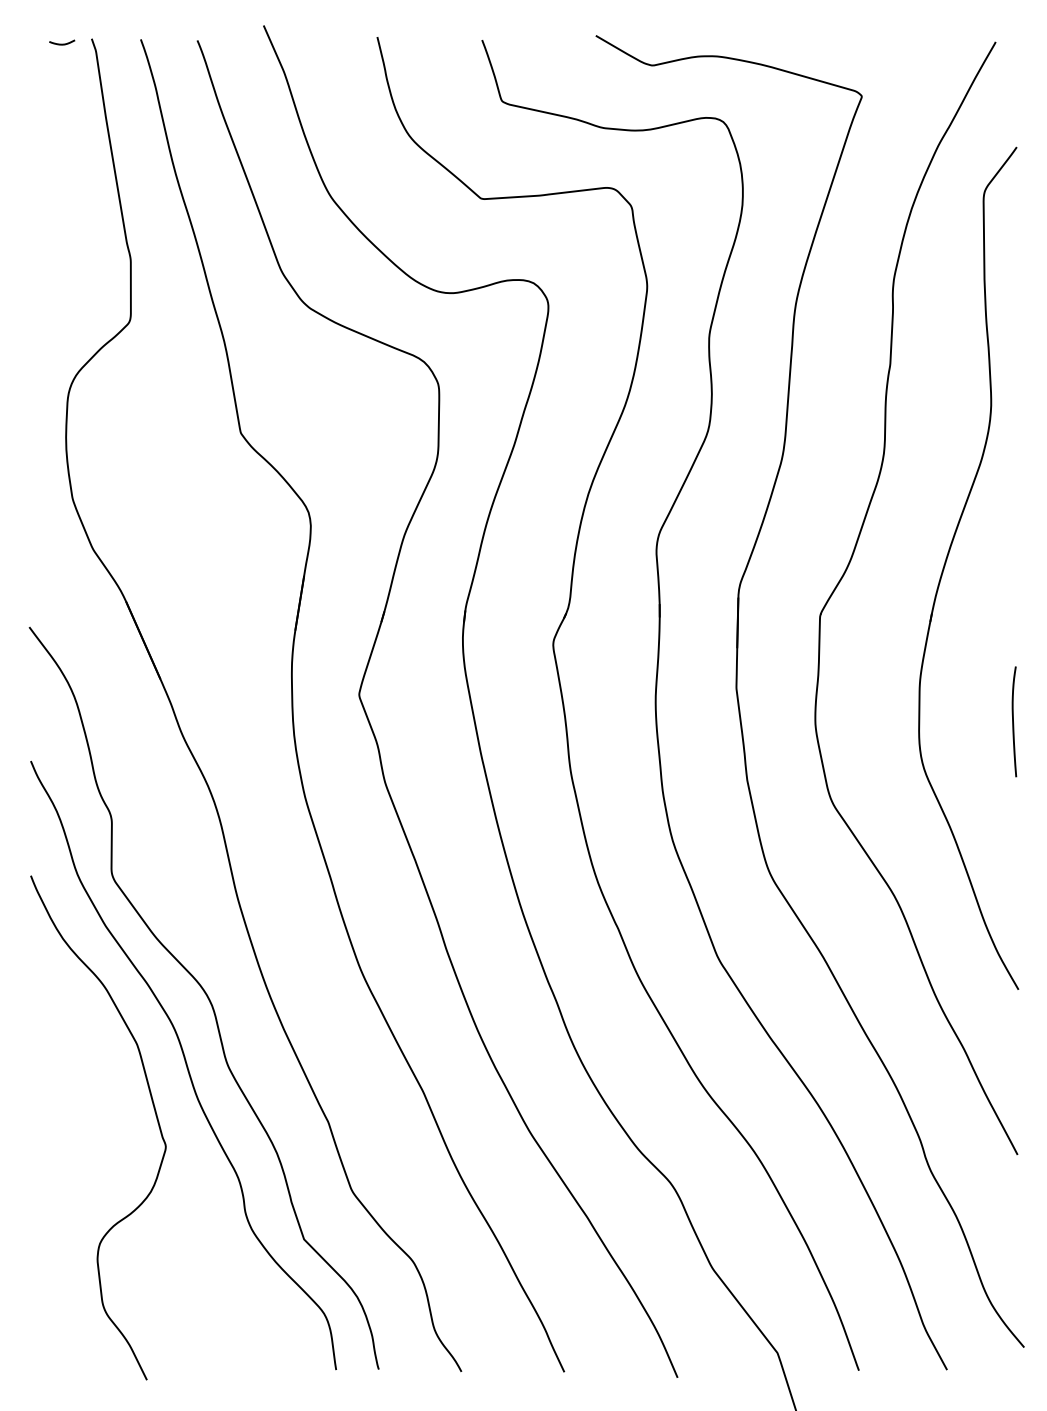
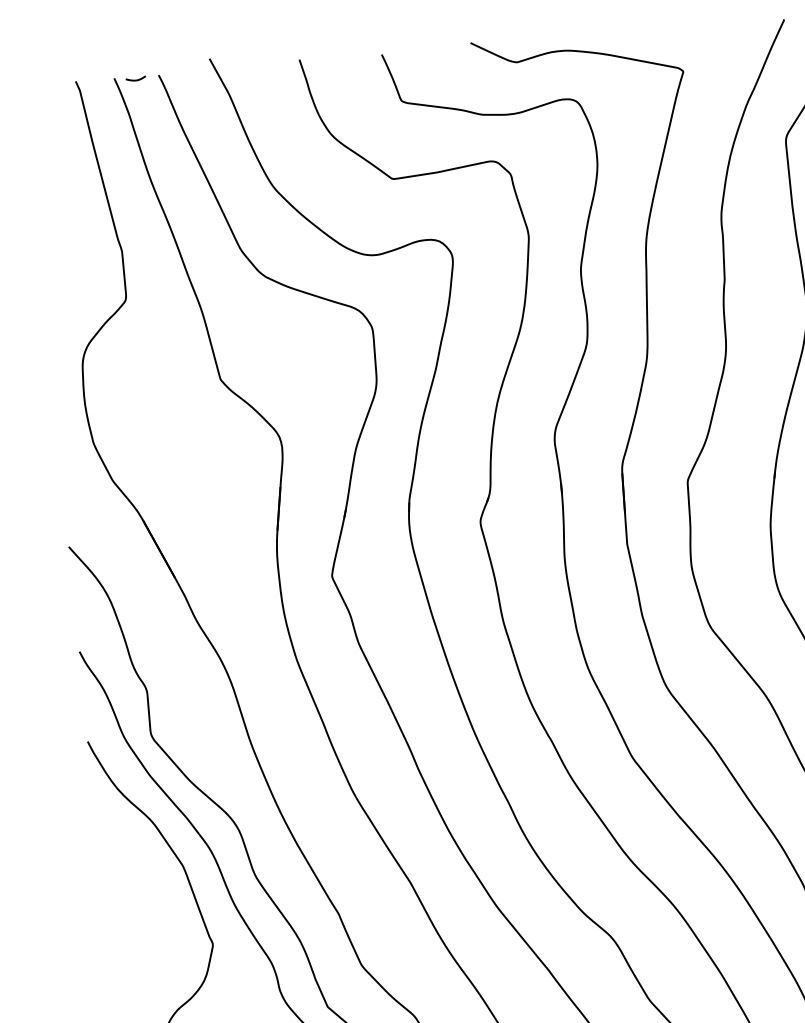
curve: (62, 43) -> (136, 79), moved

